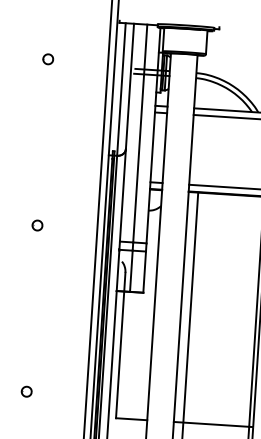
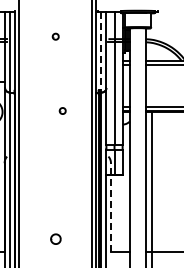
line: (121, 90) -> (101, 52), solid -> dashed
part: (37, 224) -> (62, 110), moved
line: (119, 345) -> (110, 207), solid -> dashed
part: (26, 392) -> (55, 239), size x1.6

